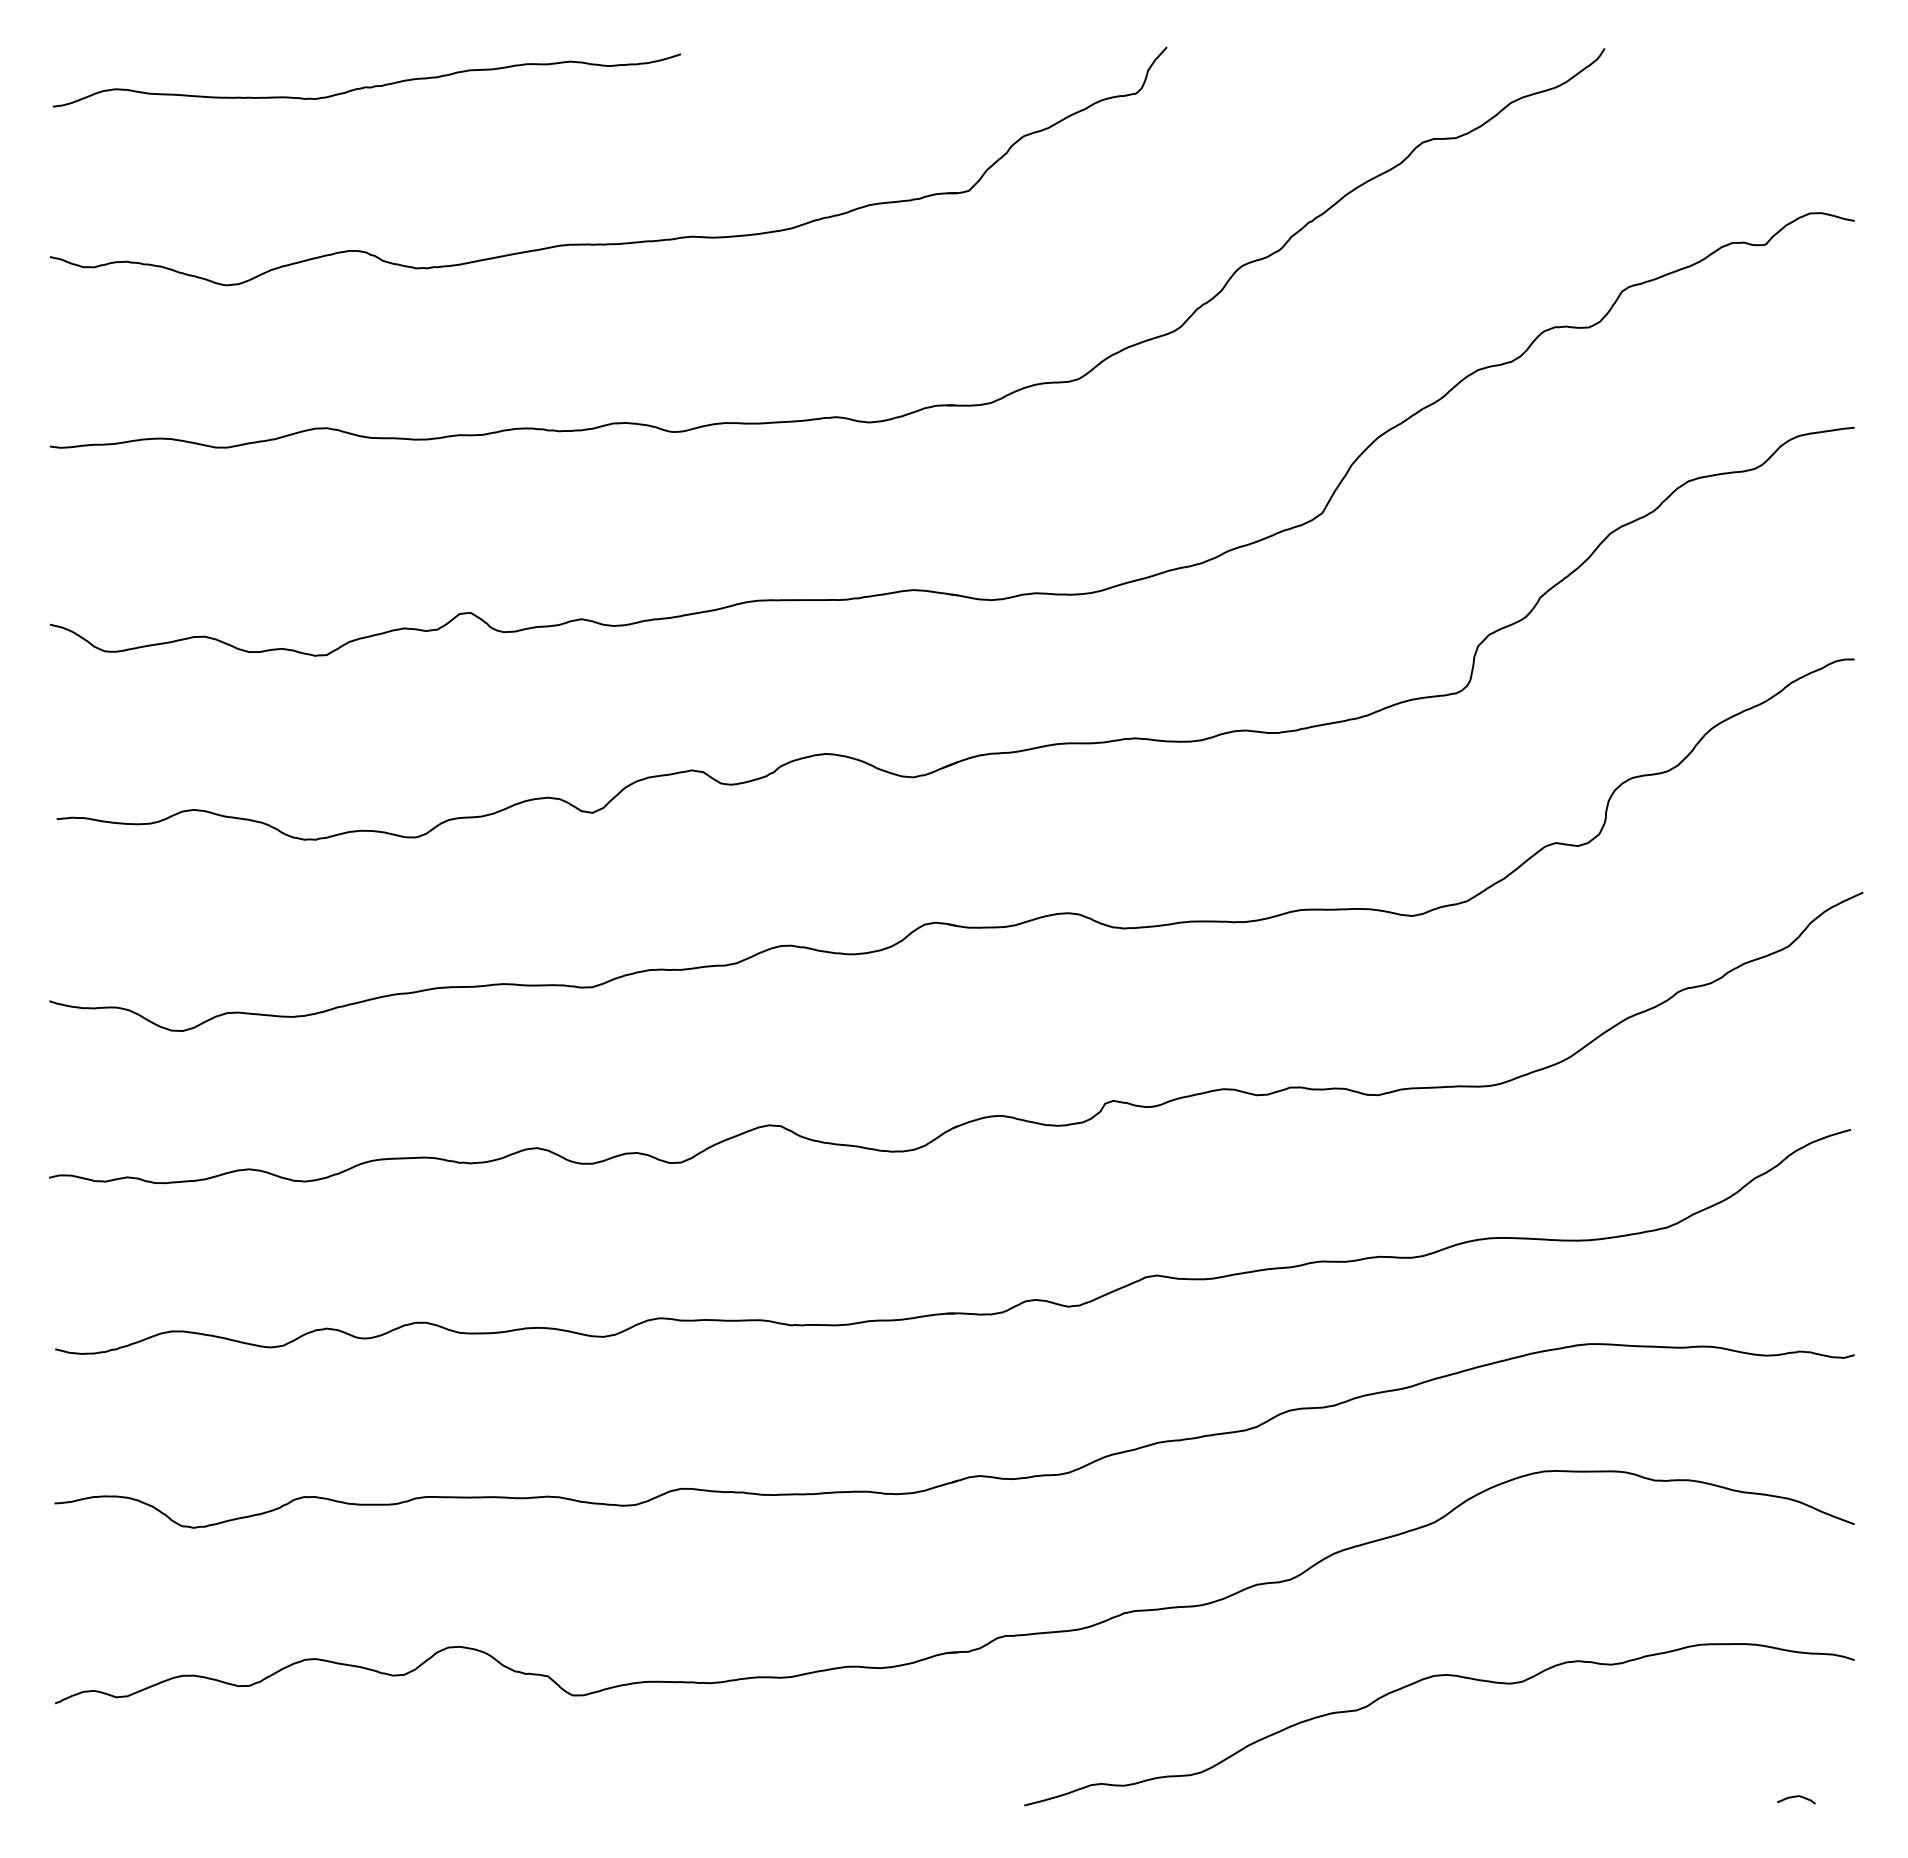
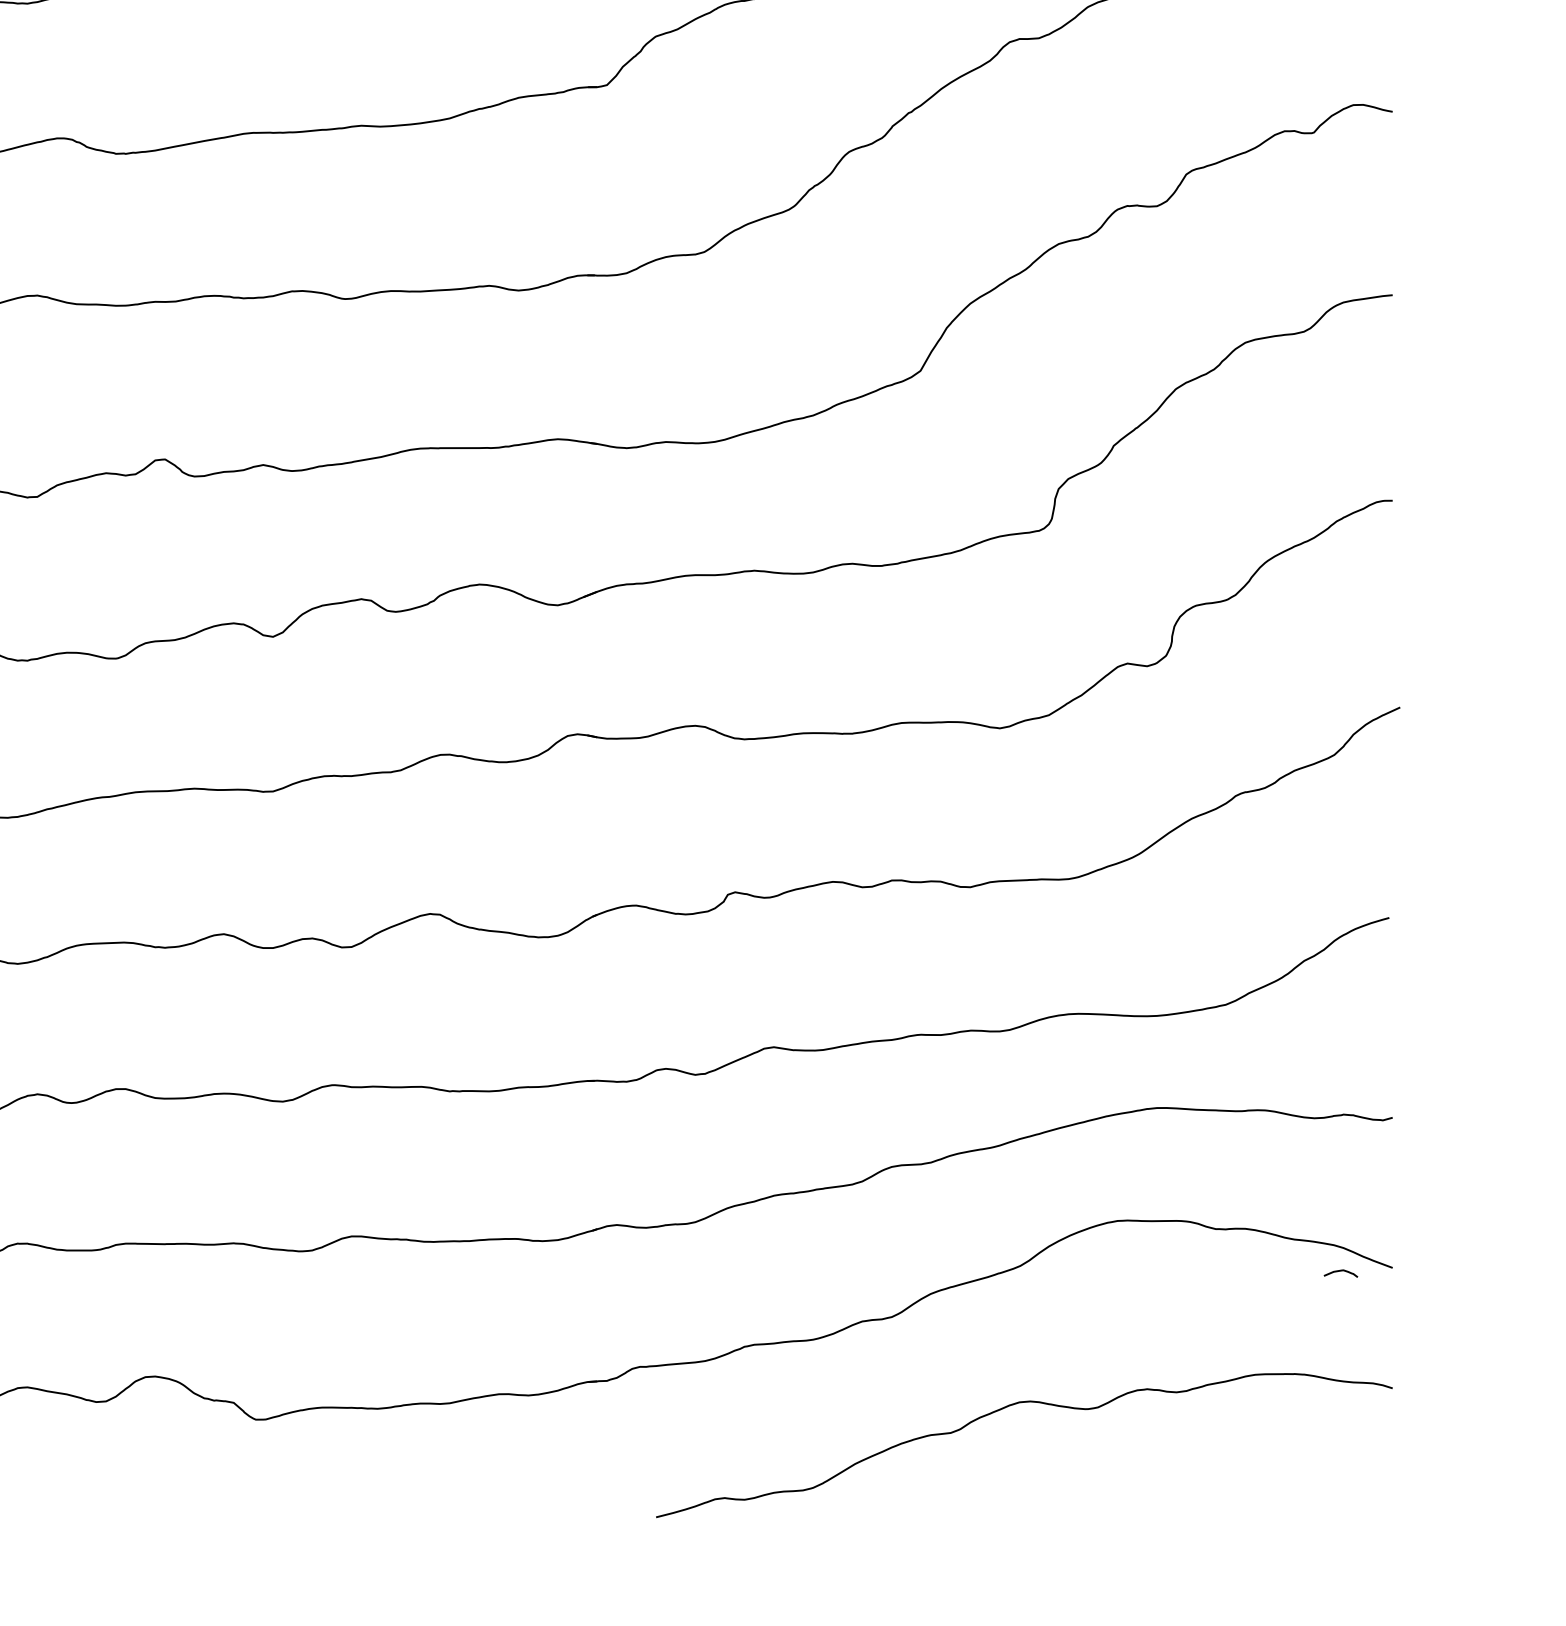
curve: (1796, 1797) -> (1341, 1271), moved

